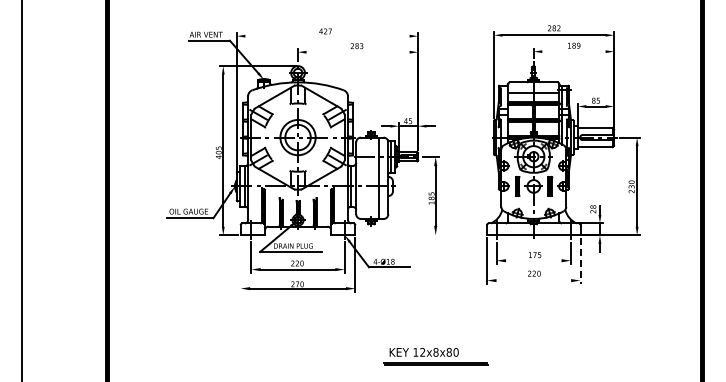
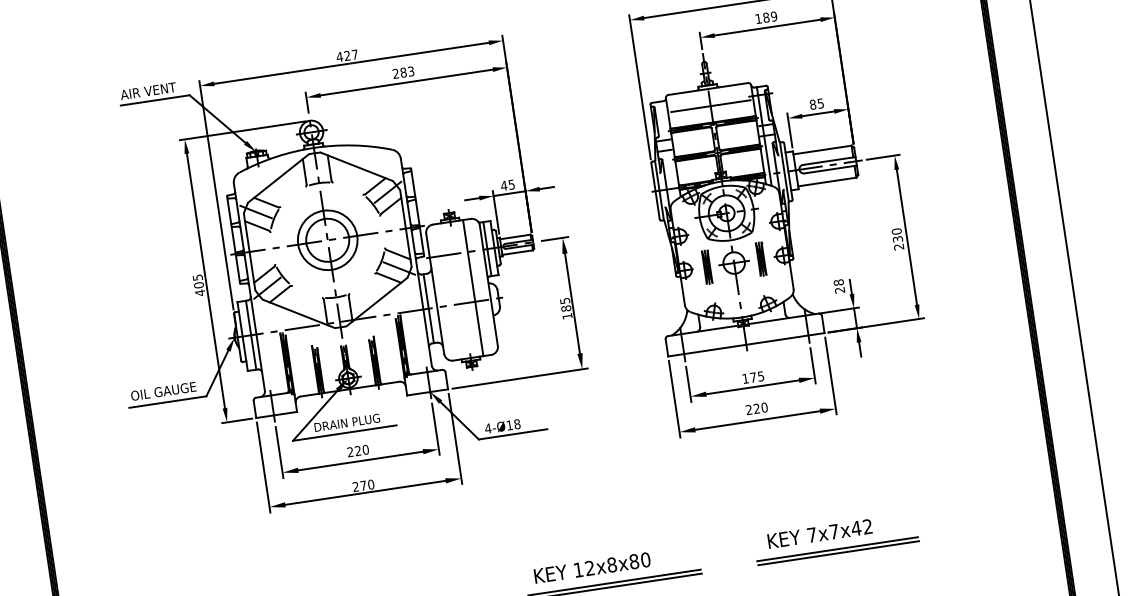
line: (327, 36) -> (351, 63), added
line: (573, 51) -> (766, 27), added
line: (357, 52) -> (405, 83), added
line: (398, 235) -> (520, 378), added
line: (533, 260) -> (752, 386), added
line: (580, 260) -> (830, 375), dashed -> solid
line: (240, 264) -> (263, 466), added
line: (533, 280) -> (757, 420), added
part: (569, 356) -> (836, 538), added

